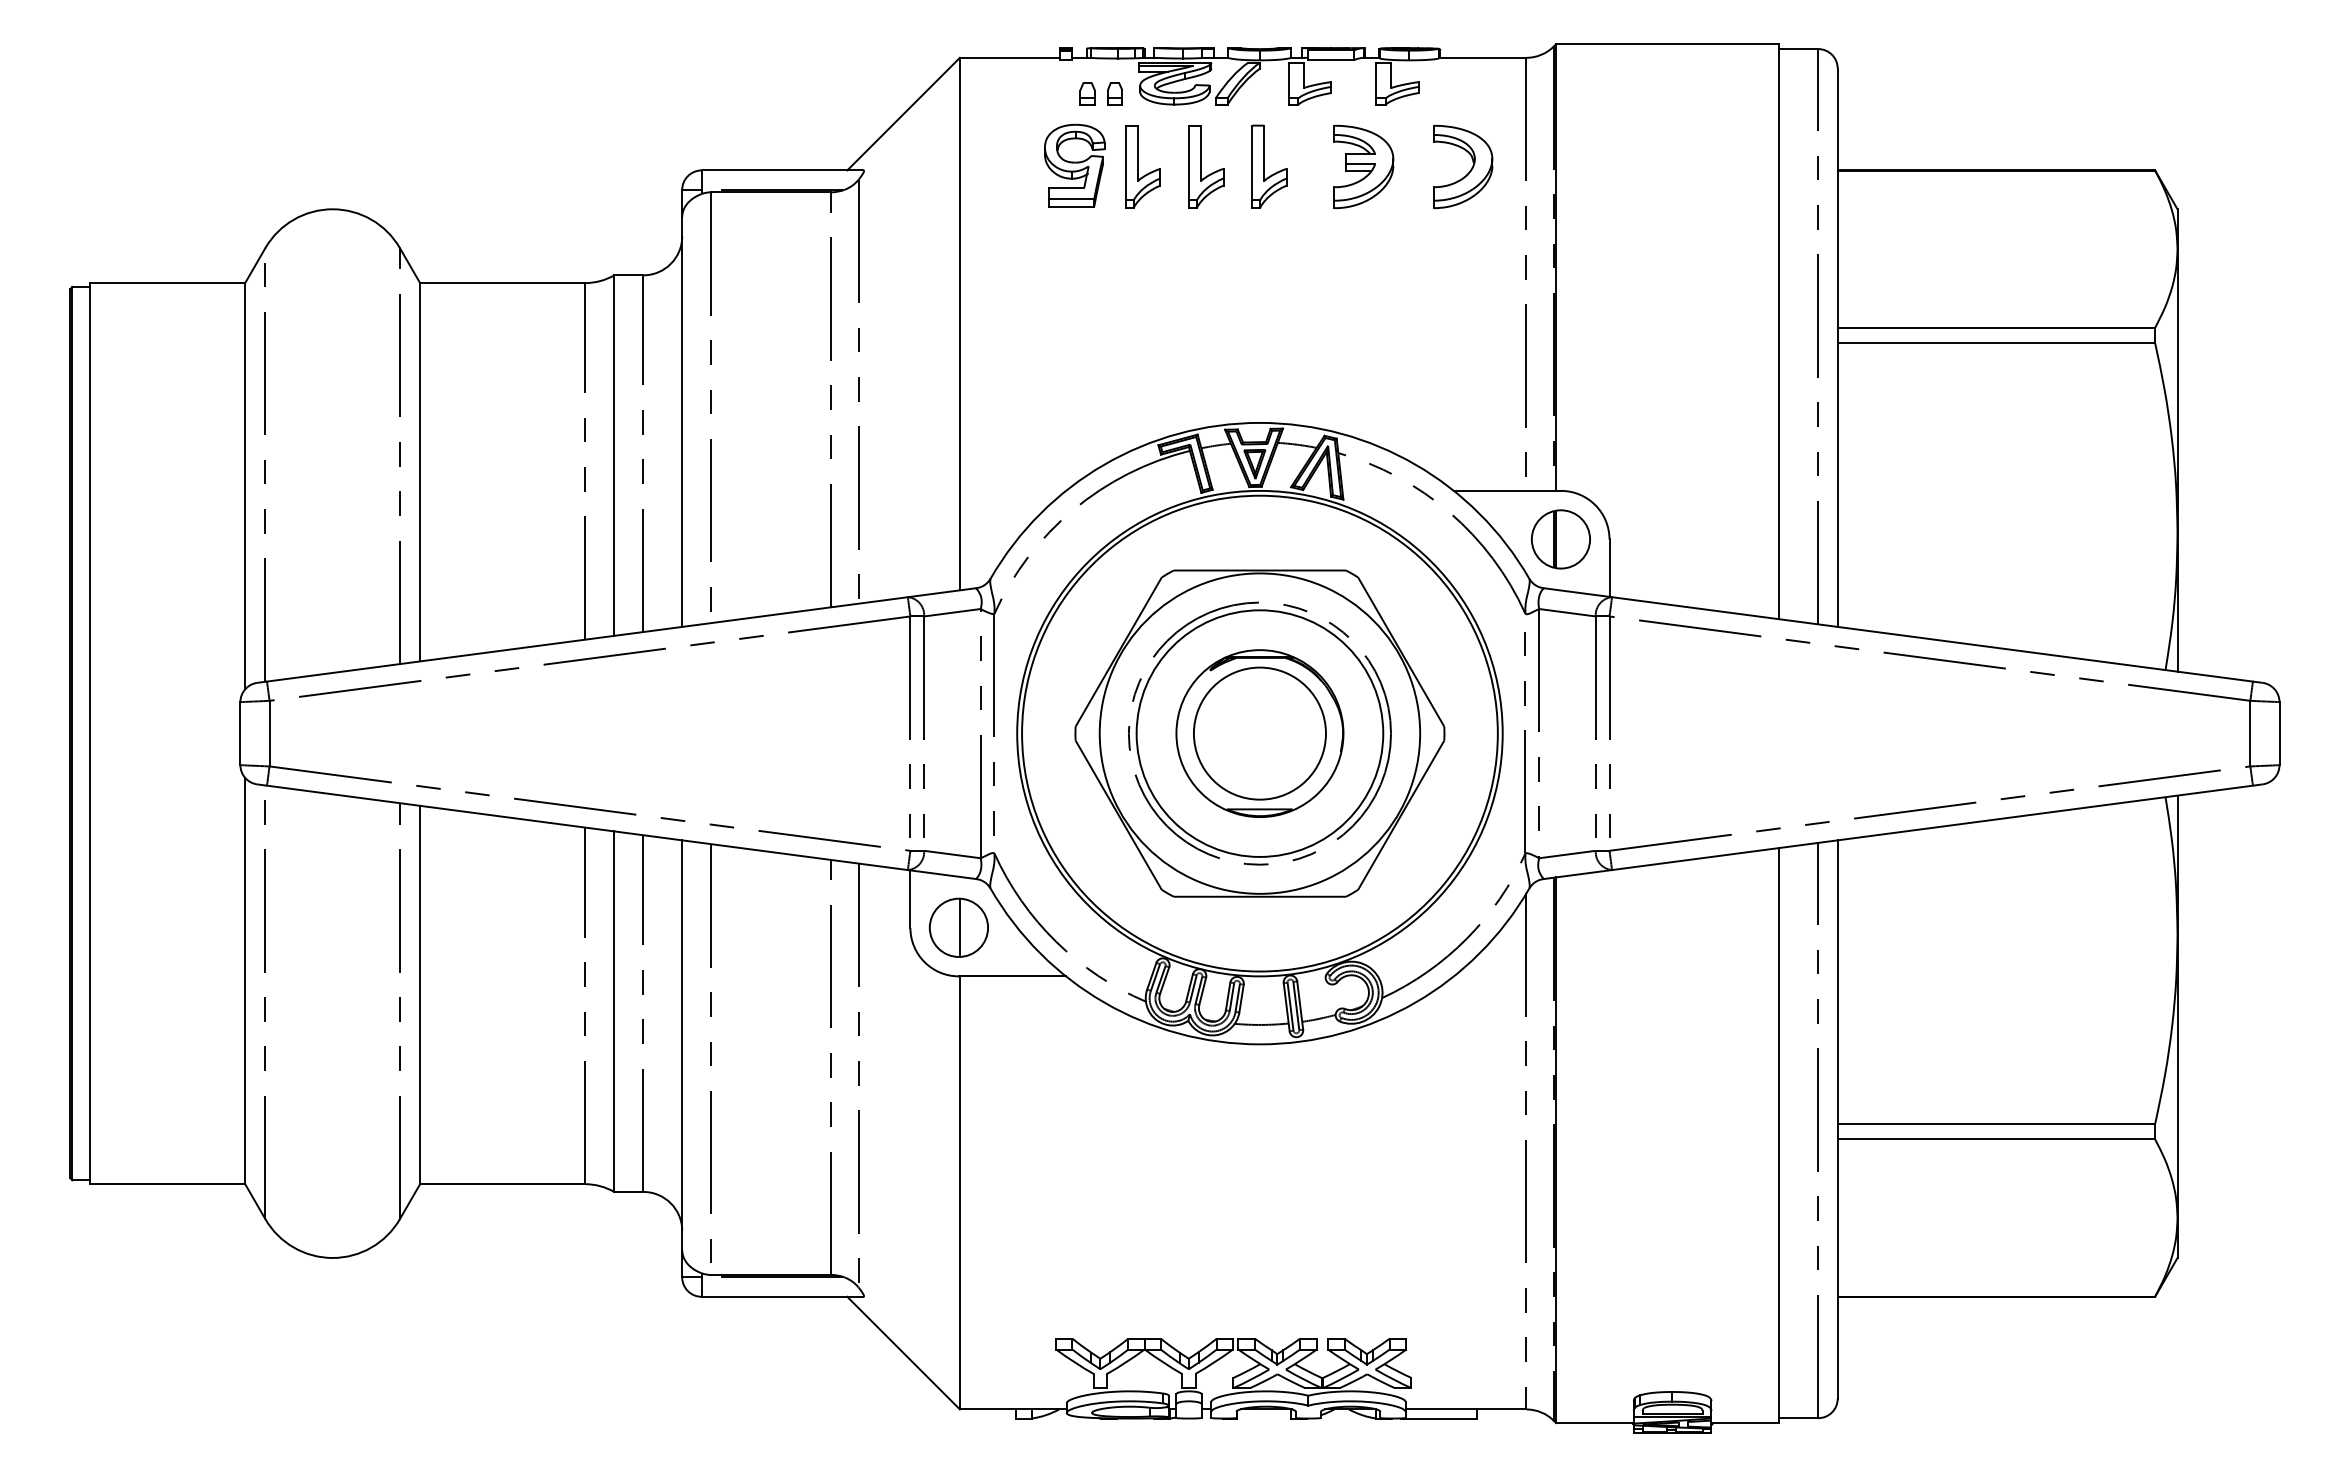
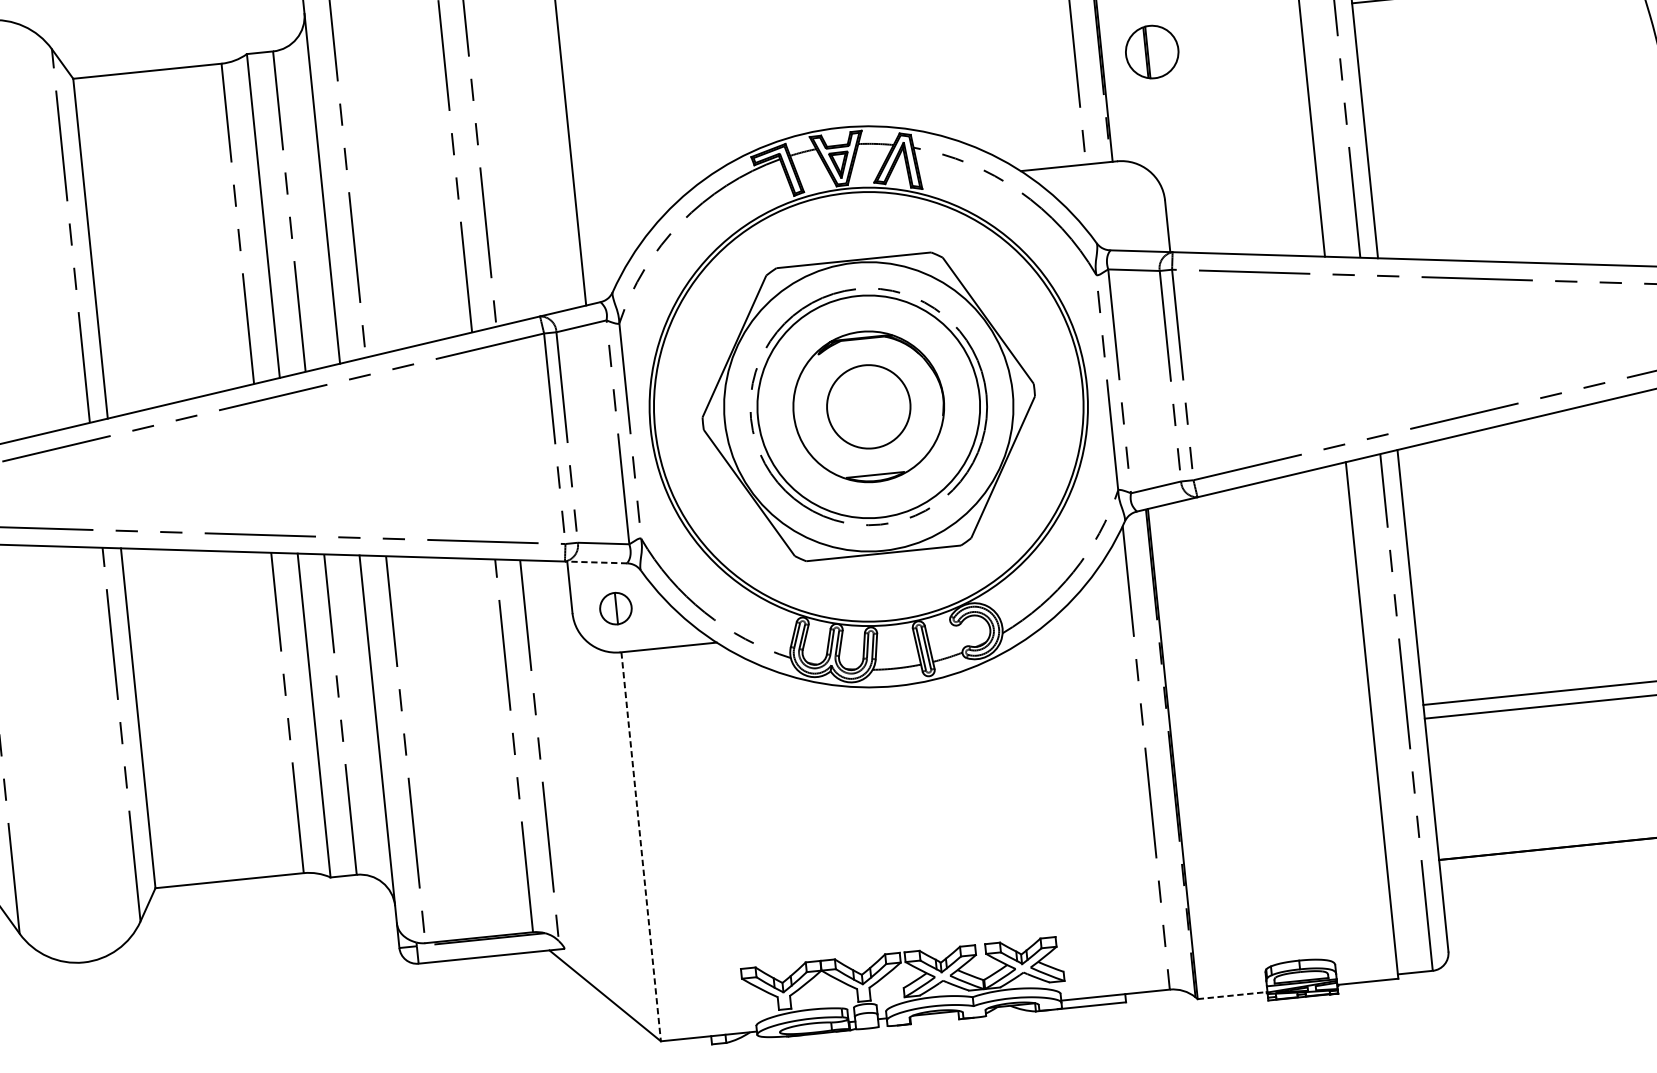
part: (1560, 539) -> (1151, 52), moved
circle: (1259, 733) -> (868, 406), size x0.7
line: (942, 874) -> (596, 562), solid -> dashed
part: (958, 927) -> (615, 608), size x0.6
line: (959, 1192) -> (640, 846), solid -> dashed
line: (1594, 1423) -> (1232, 996), solid -> dashed

